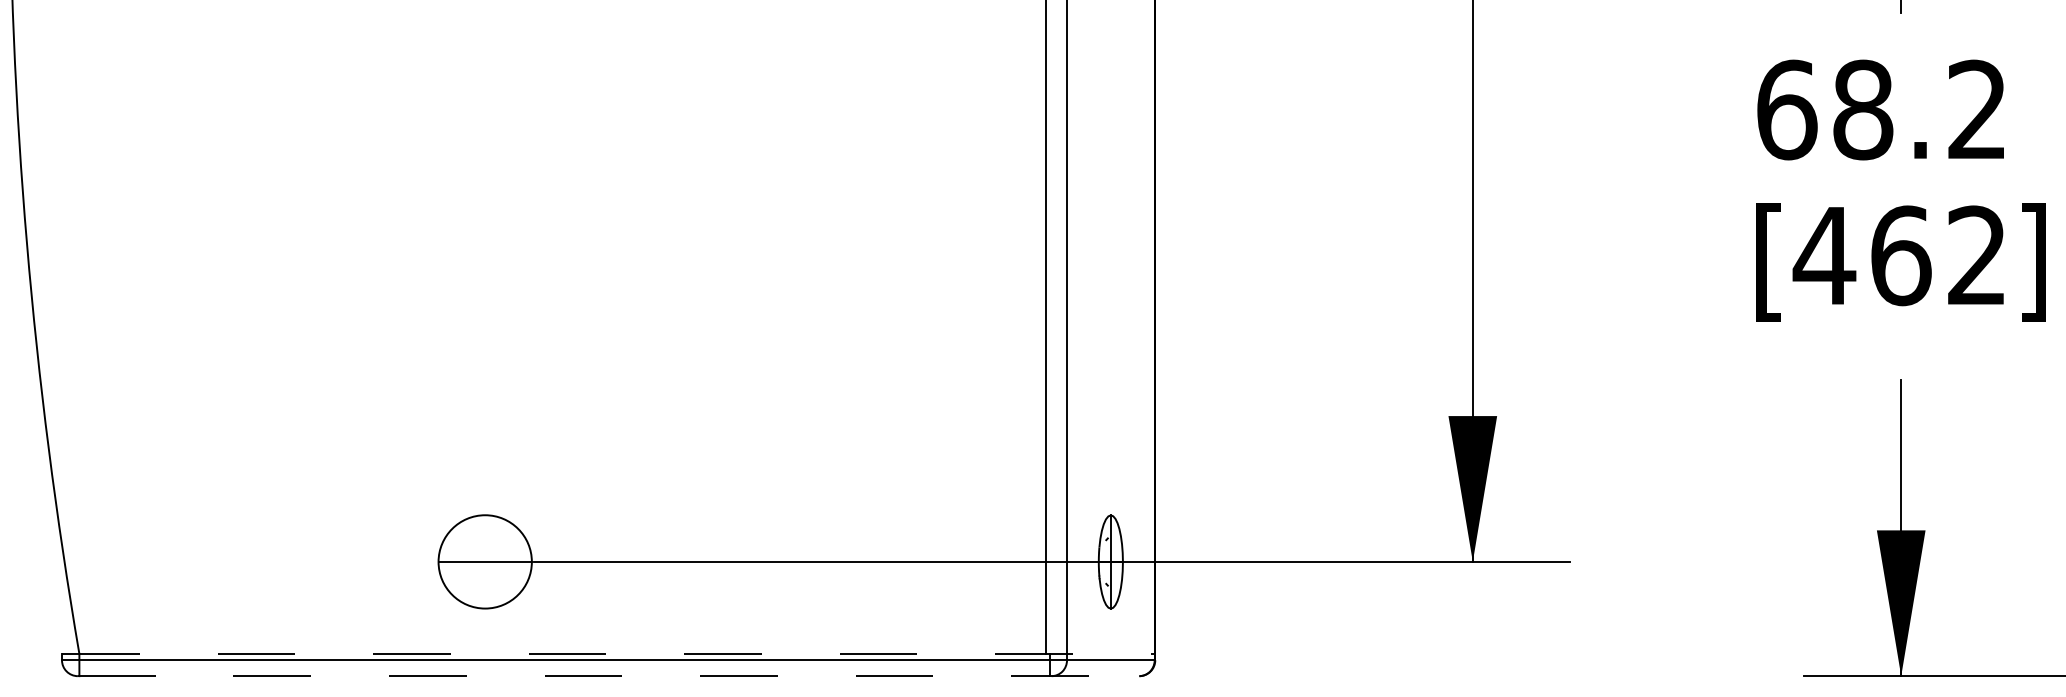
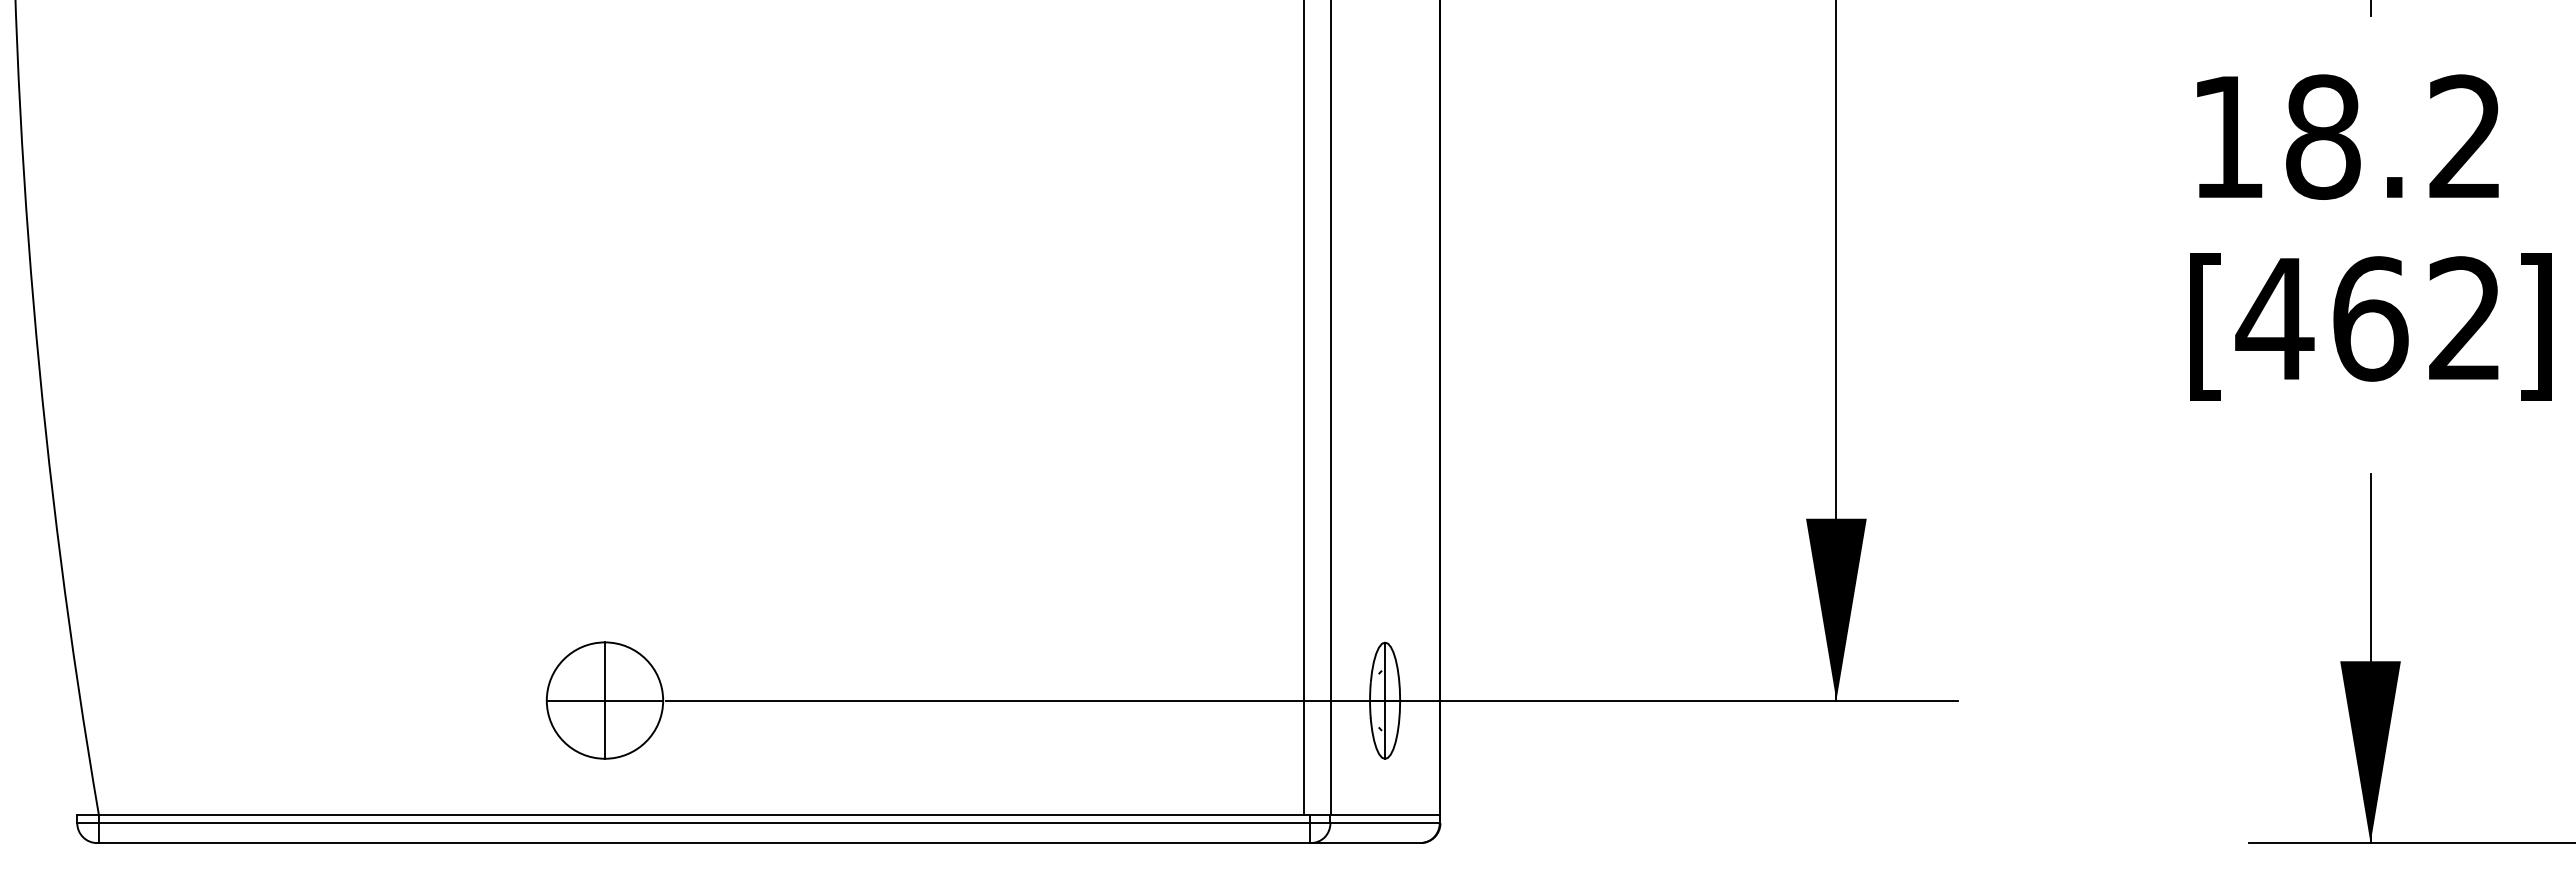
text: (1787, 109) -> (2228, 136), 68.2 -> 18.2
line: (484, 561) -> (604, 700), added
line: (608, 654) -> (758, 815), dashed -> solid
line: (608, 676) -> (758, 843), dashed -> solid

